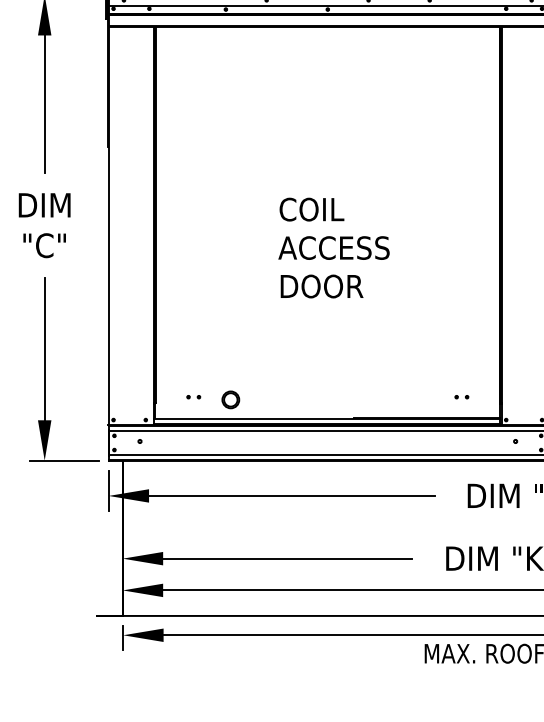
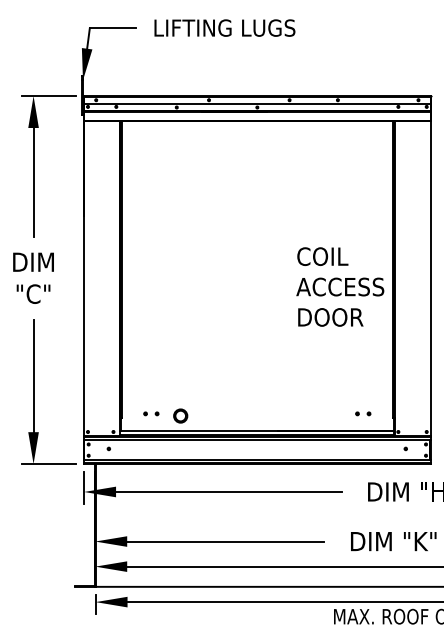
text: (334, 247) -> (340, 286), moved
part: (193, 396) -> (151, 413), size x1.4
part: (462, 396) -> (363, 413), size x1.4

